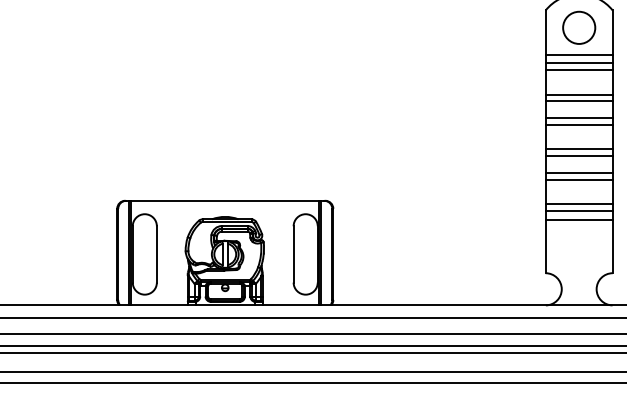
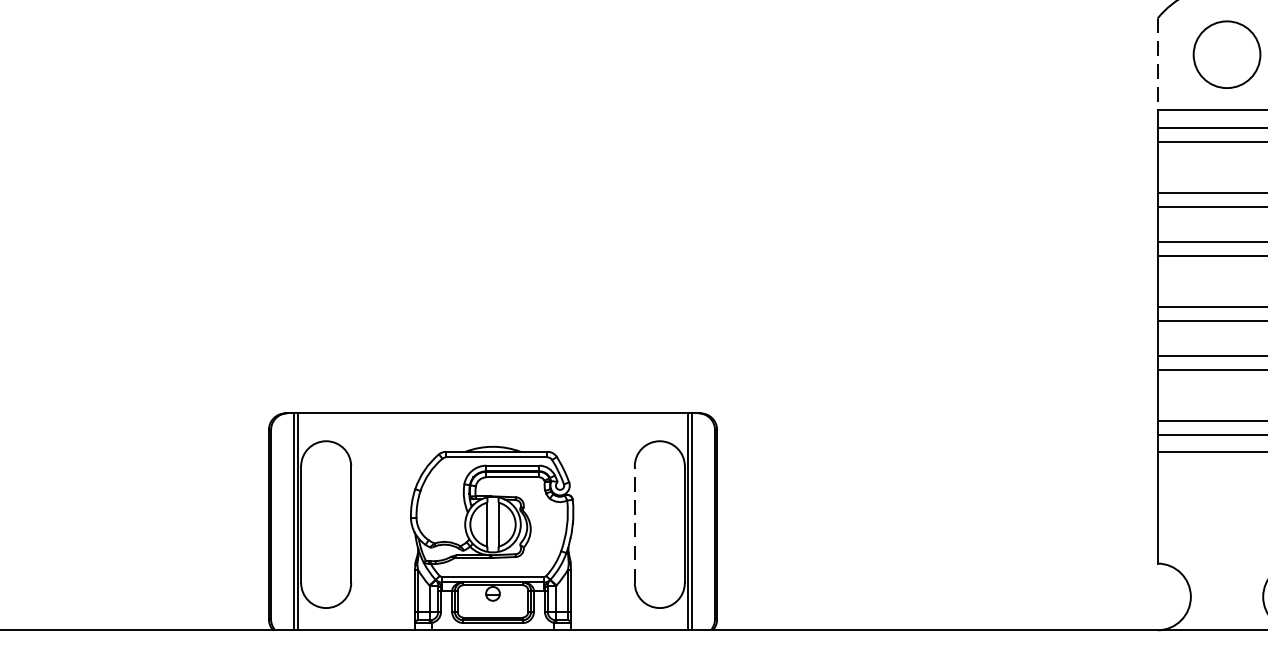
line: (545, 33) -> (1157, 66), solid -> dashed
line: (293, 253) -> (634, 522), solid -> dashed

